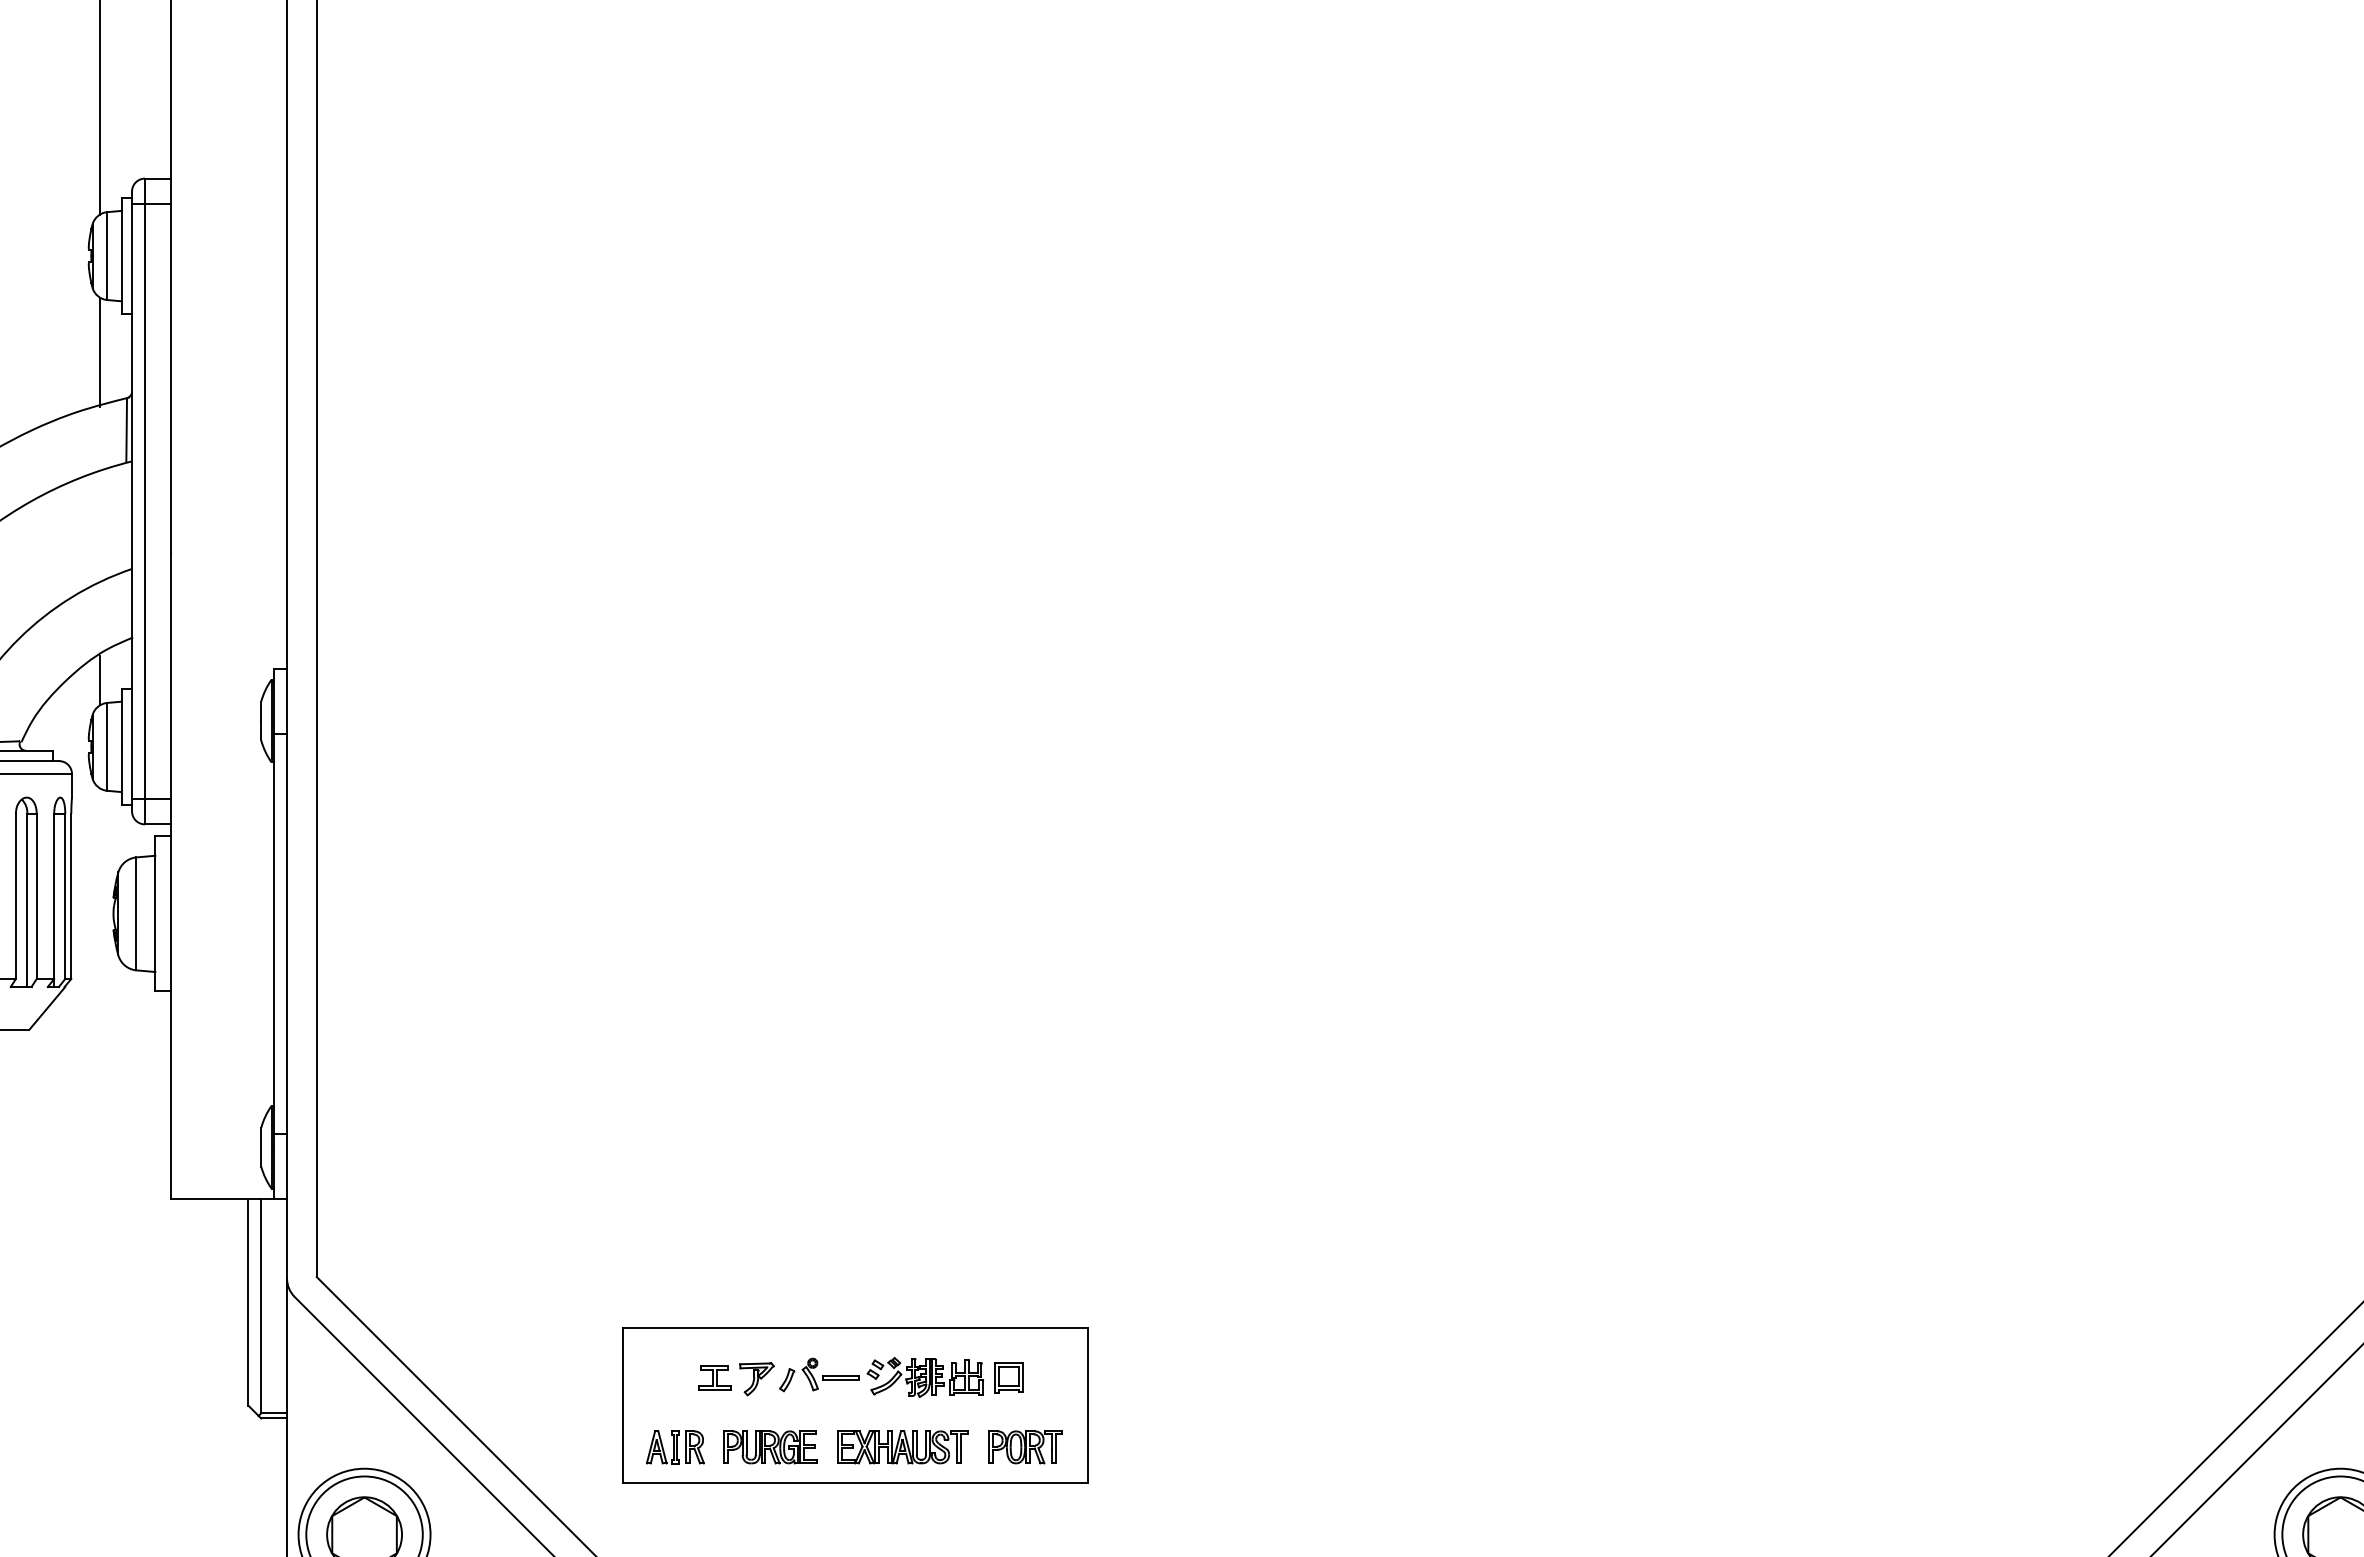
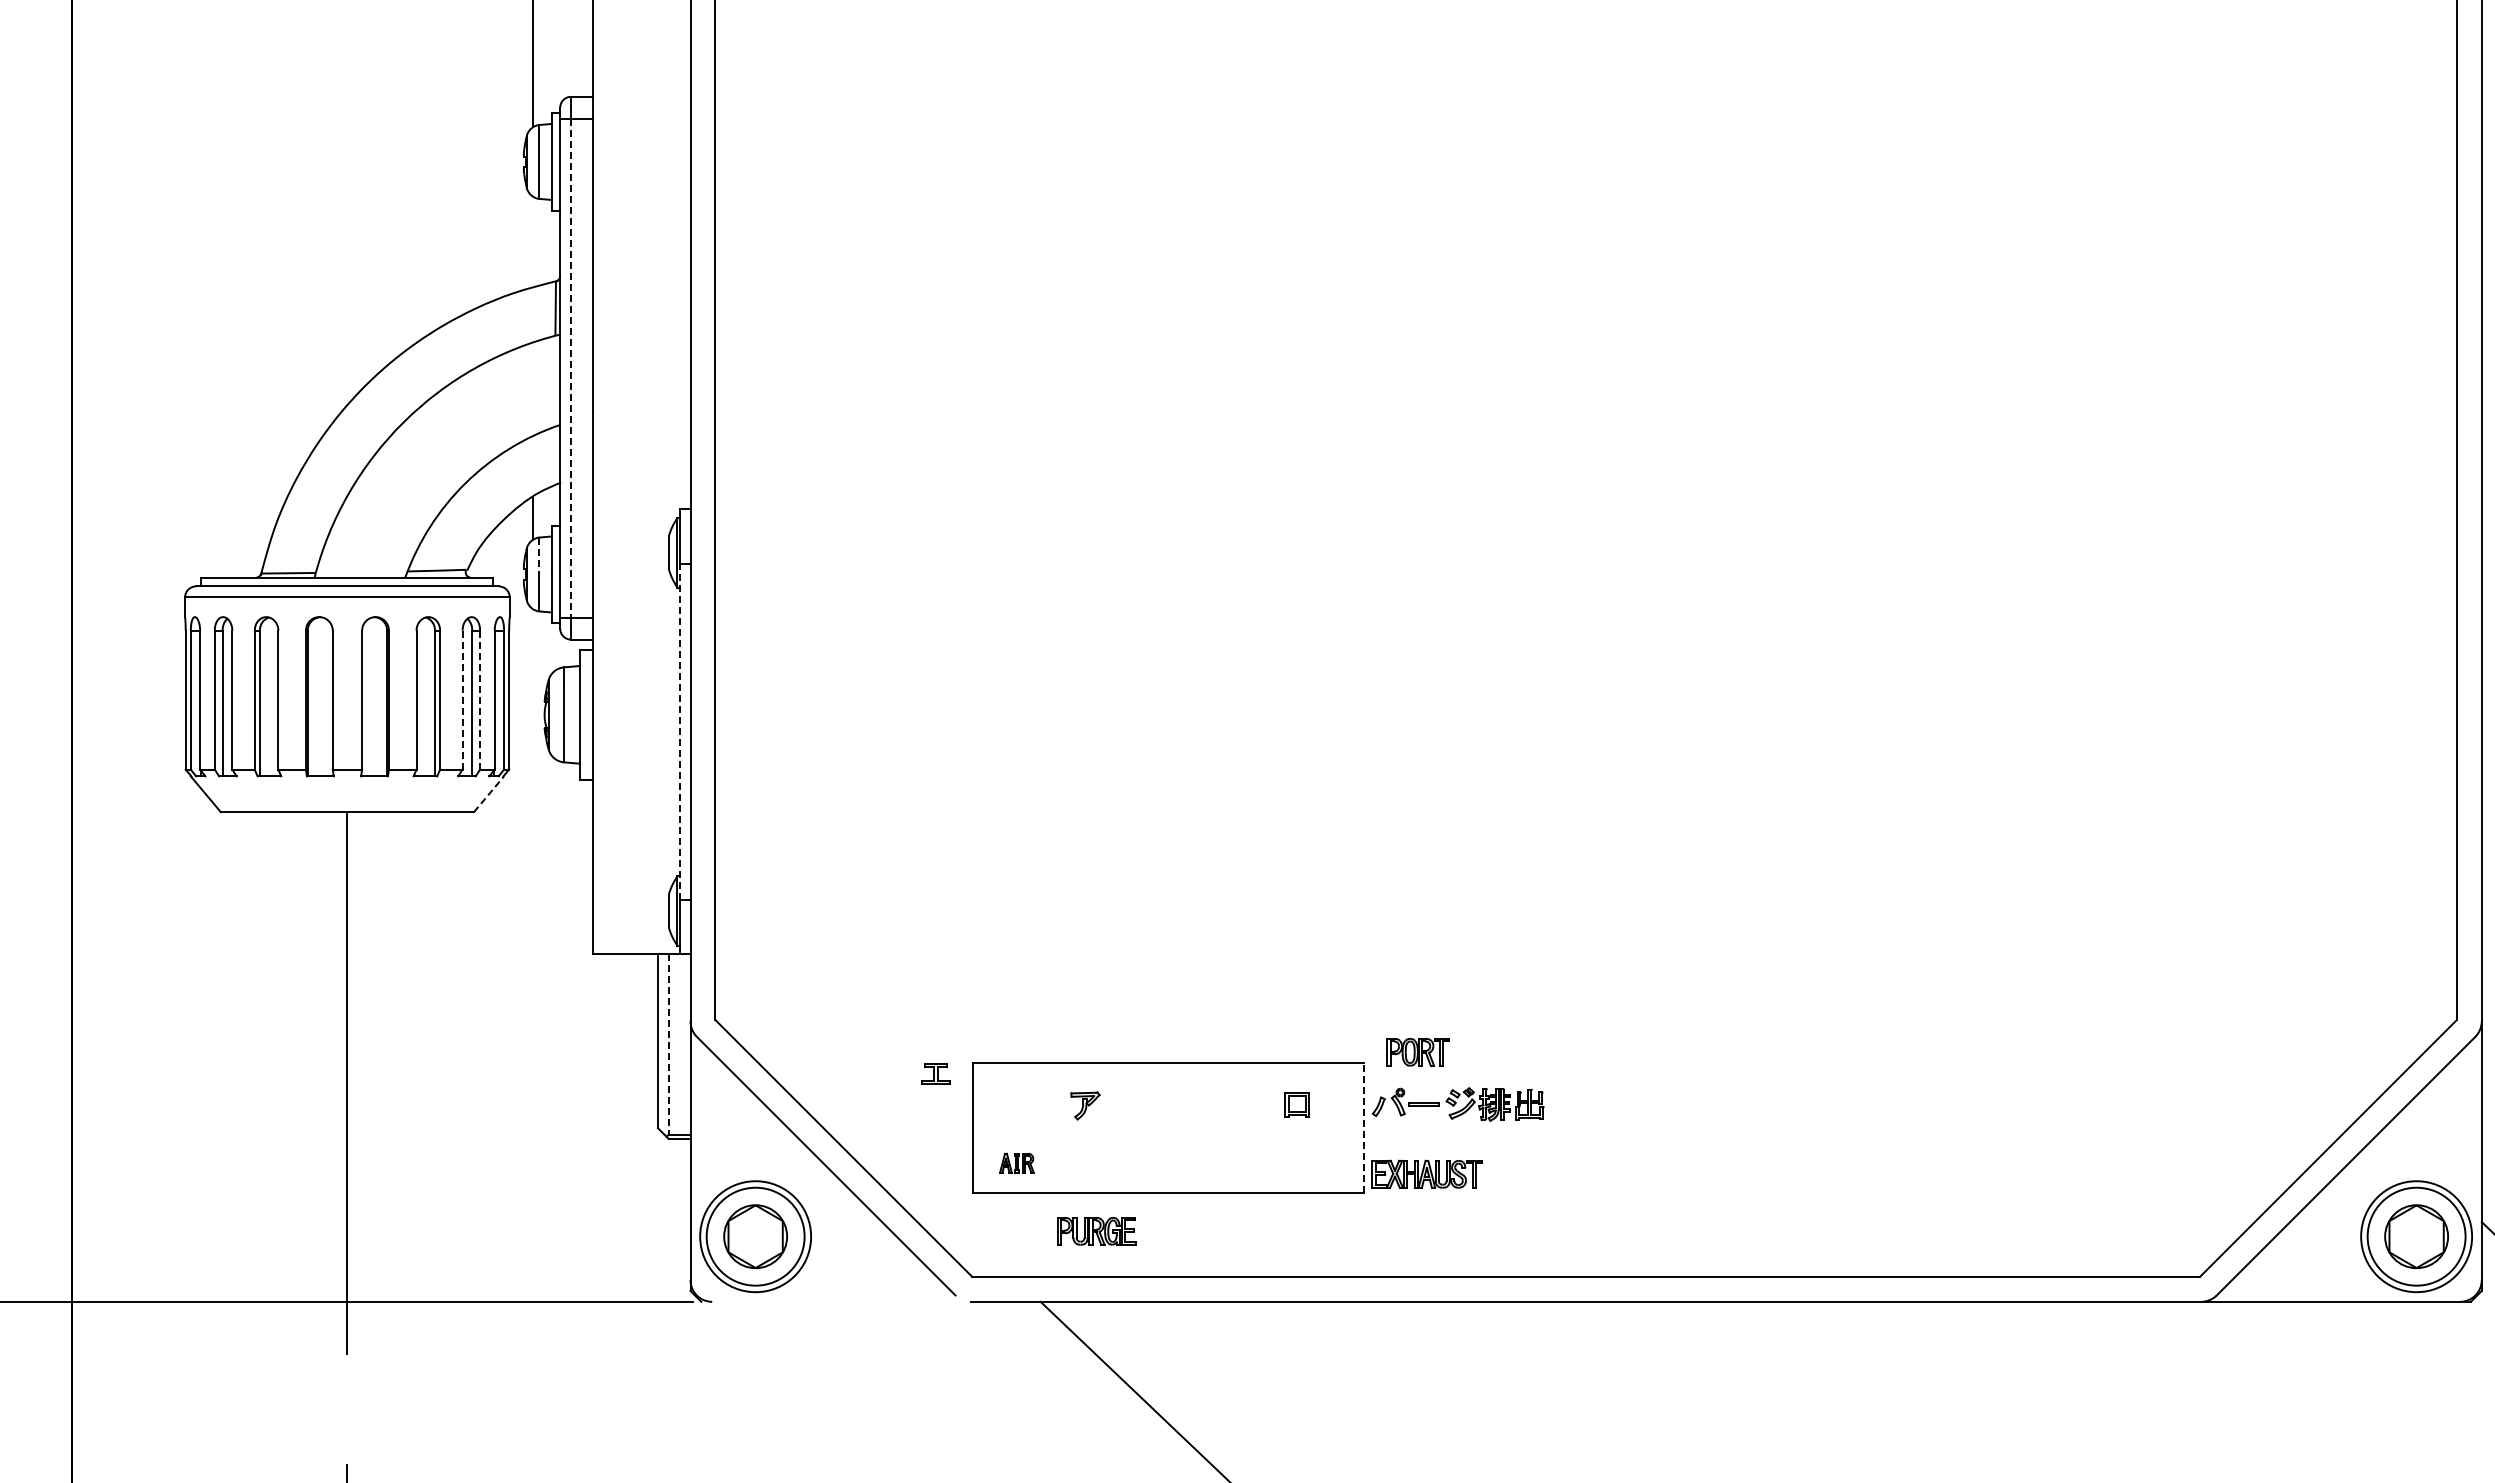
line: (100, 351) -> (533, 242), removed
line: (145, 501) -> (571, 368), solid -> dashed
line: (107, 725) -> (539, 556), solid -> dashed
line: (15, 895) -> (462, 699), solid -> dashed
line: (37, 896) -> (480, 700), solid -> dashed
line: (273, 933) -> (679, 731), solid -> dashed
line: (47, 1007) -> (489, 793), solid -> dashed
line: (260, 1307) -> (668, 1045), solid -> dashed
part: (714, 1377) -> (935, 1073), moved
part: (880, 1377) -> (1457, 1104), moved
line: (1087, 1404) -> (1363, 1127), solid -> dashed
part: (674, 1446) -> (1016, 1162), size x0.7
part: (902, 1446) -> (1426, 1173), moved
part: (770, 1447) -> (1096, 1231), moved
part: (1024, 1447) -> (1417, 1052), moved

